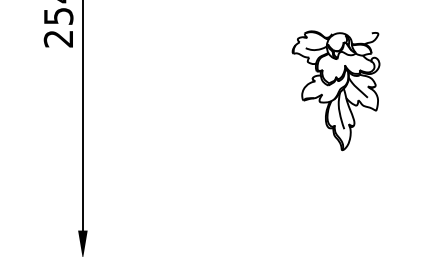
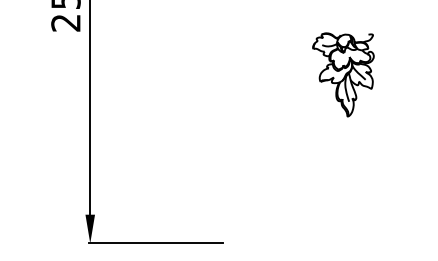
part: (336, 90) -> (343, 74), size x0.7

